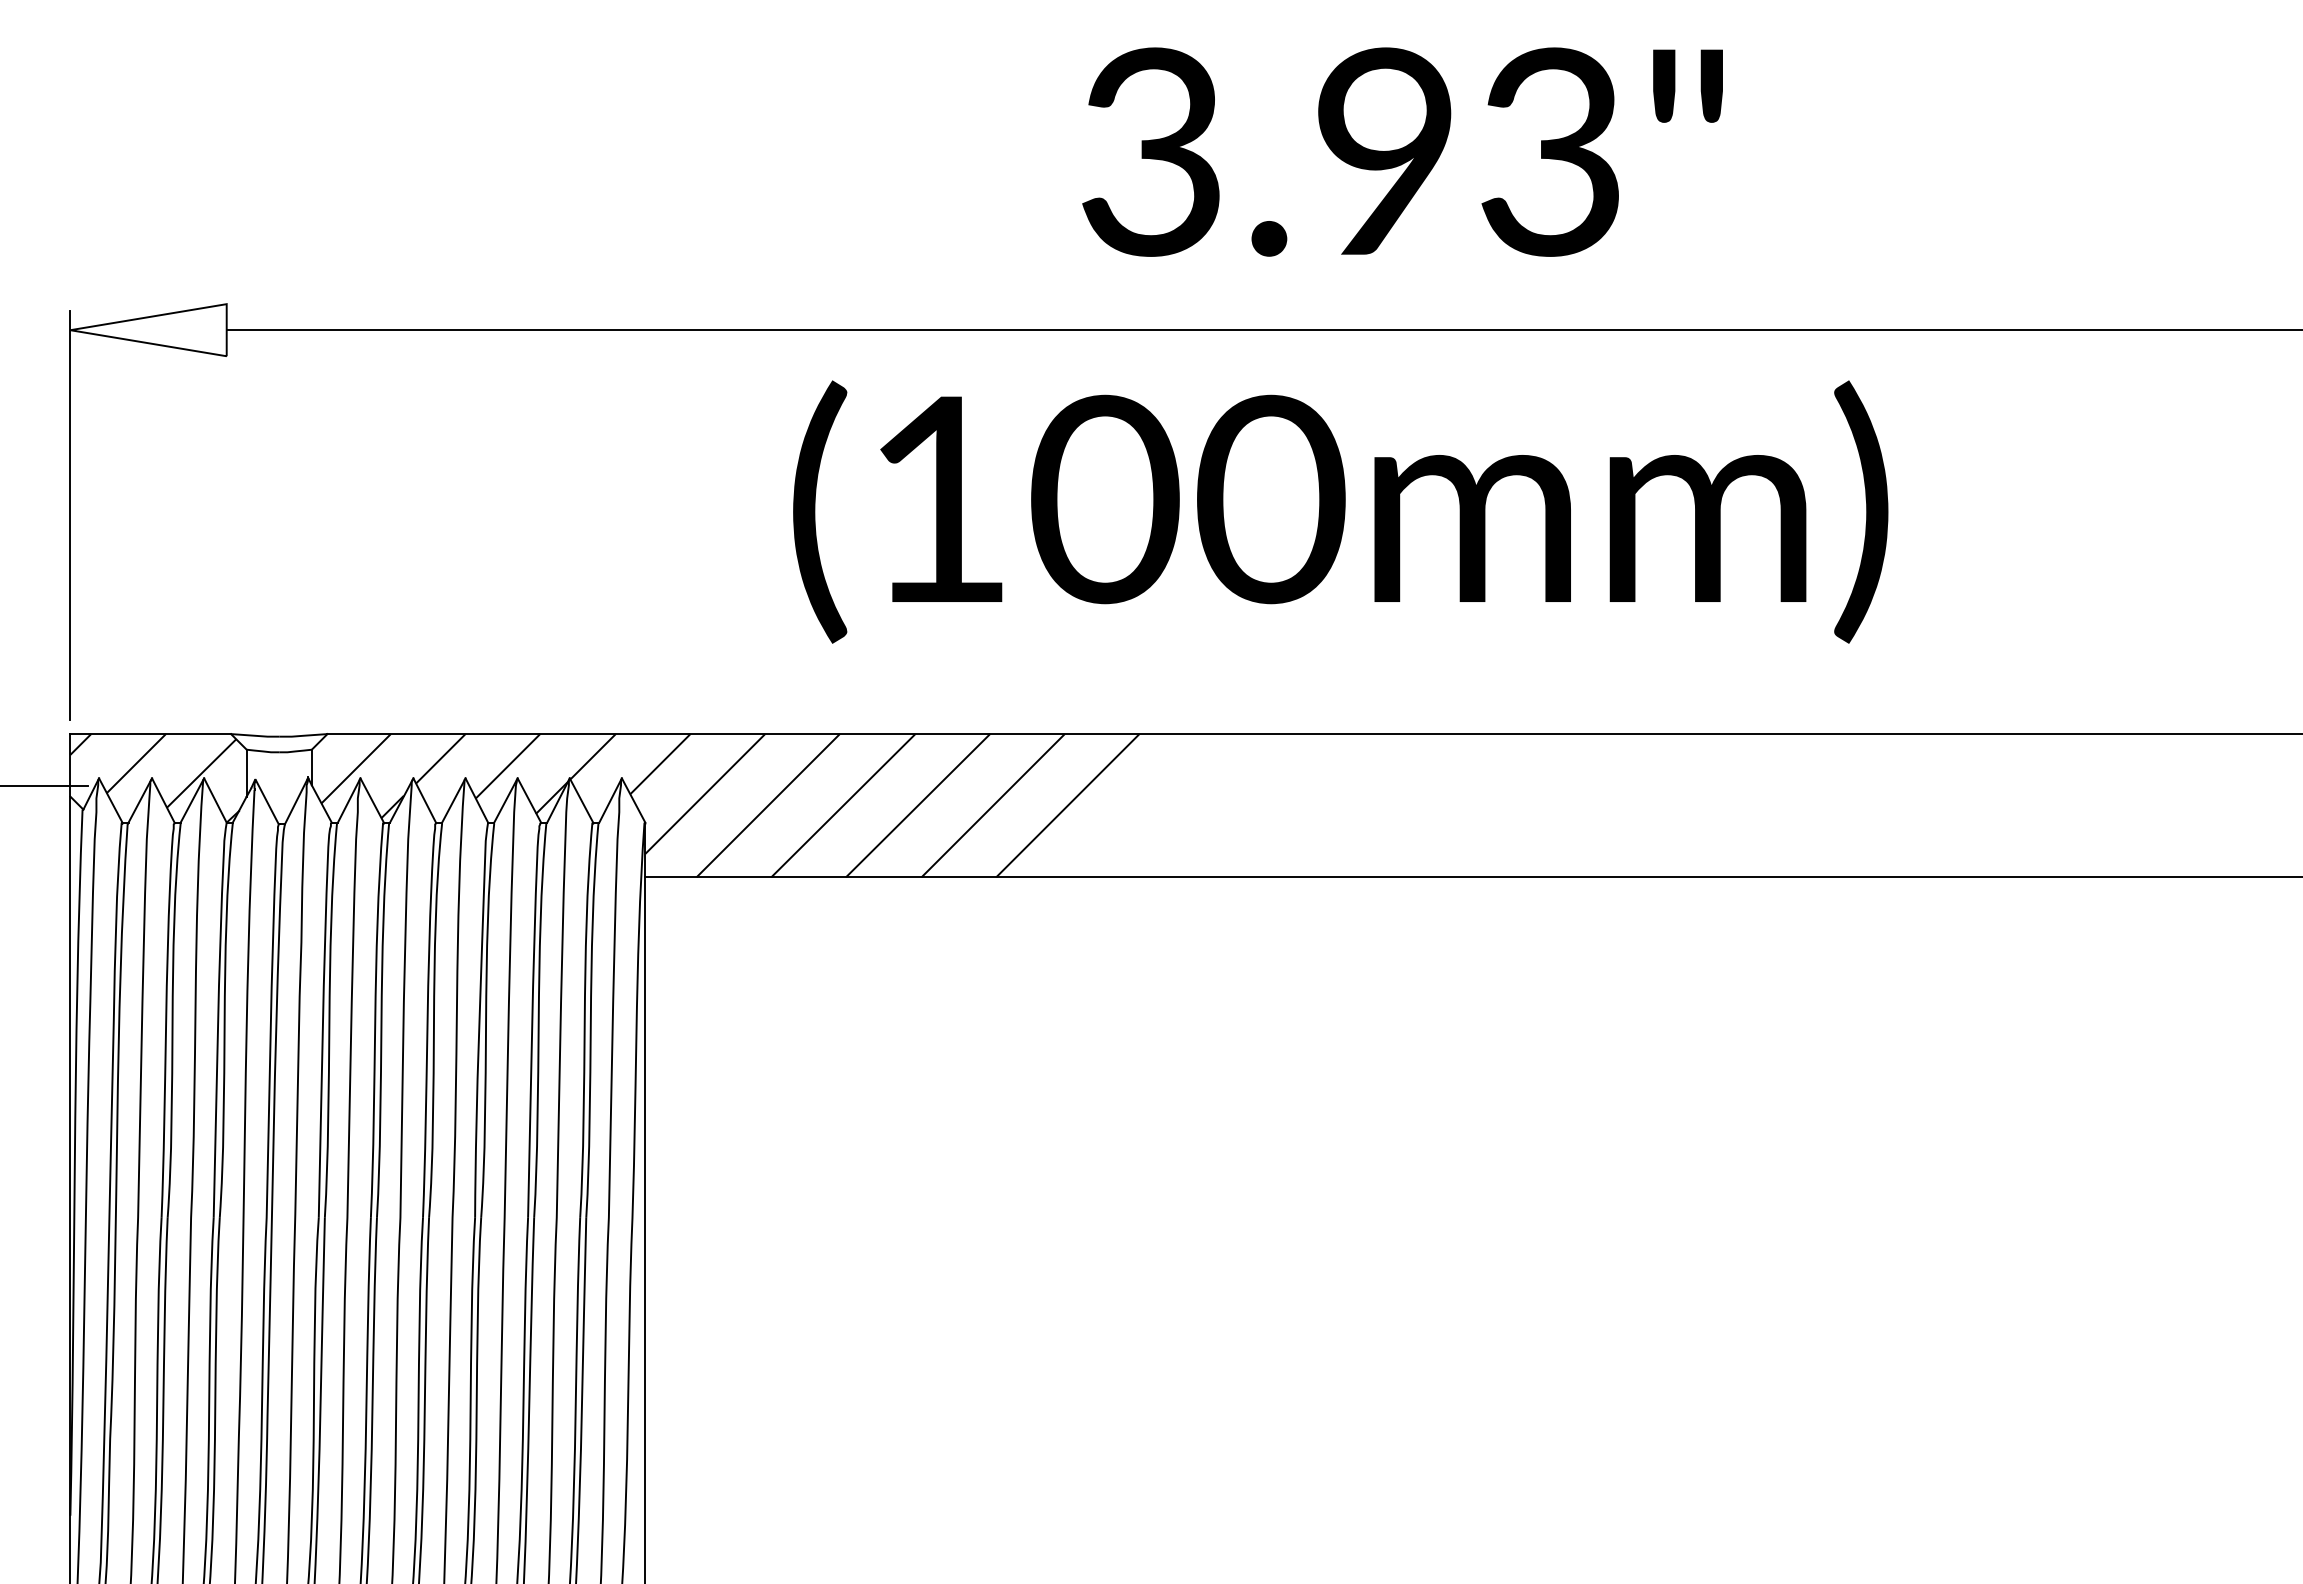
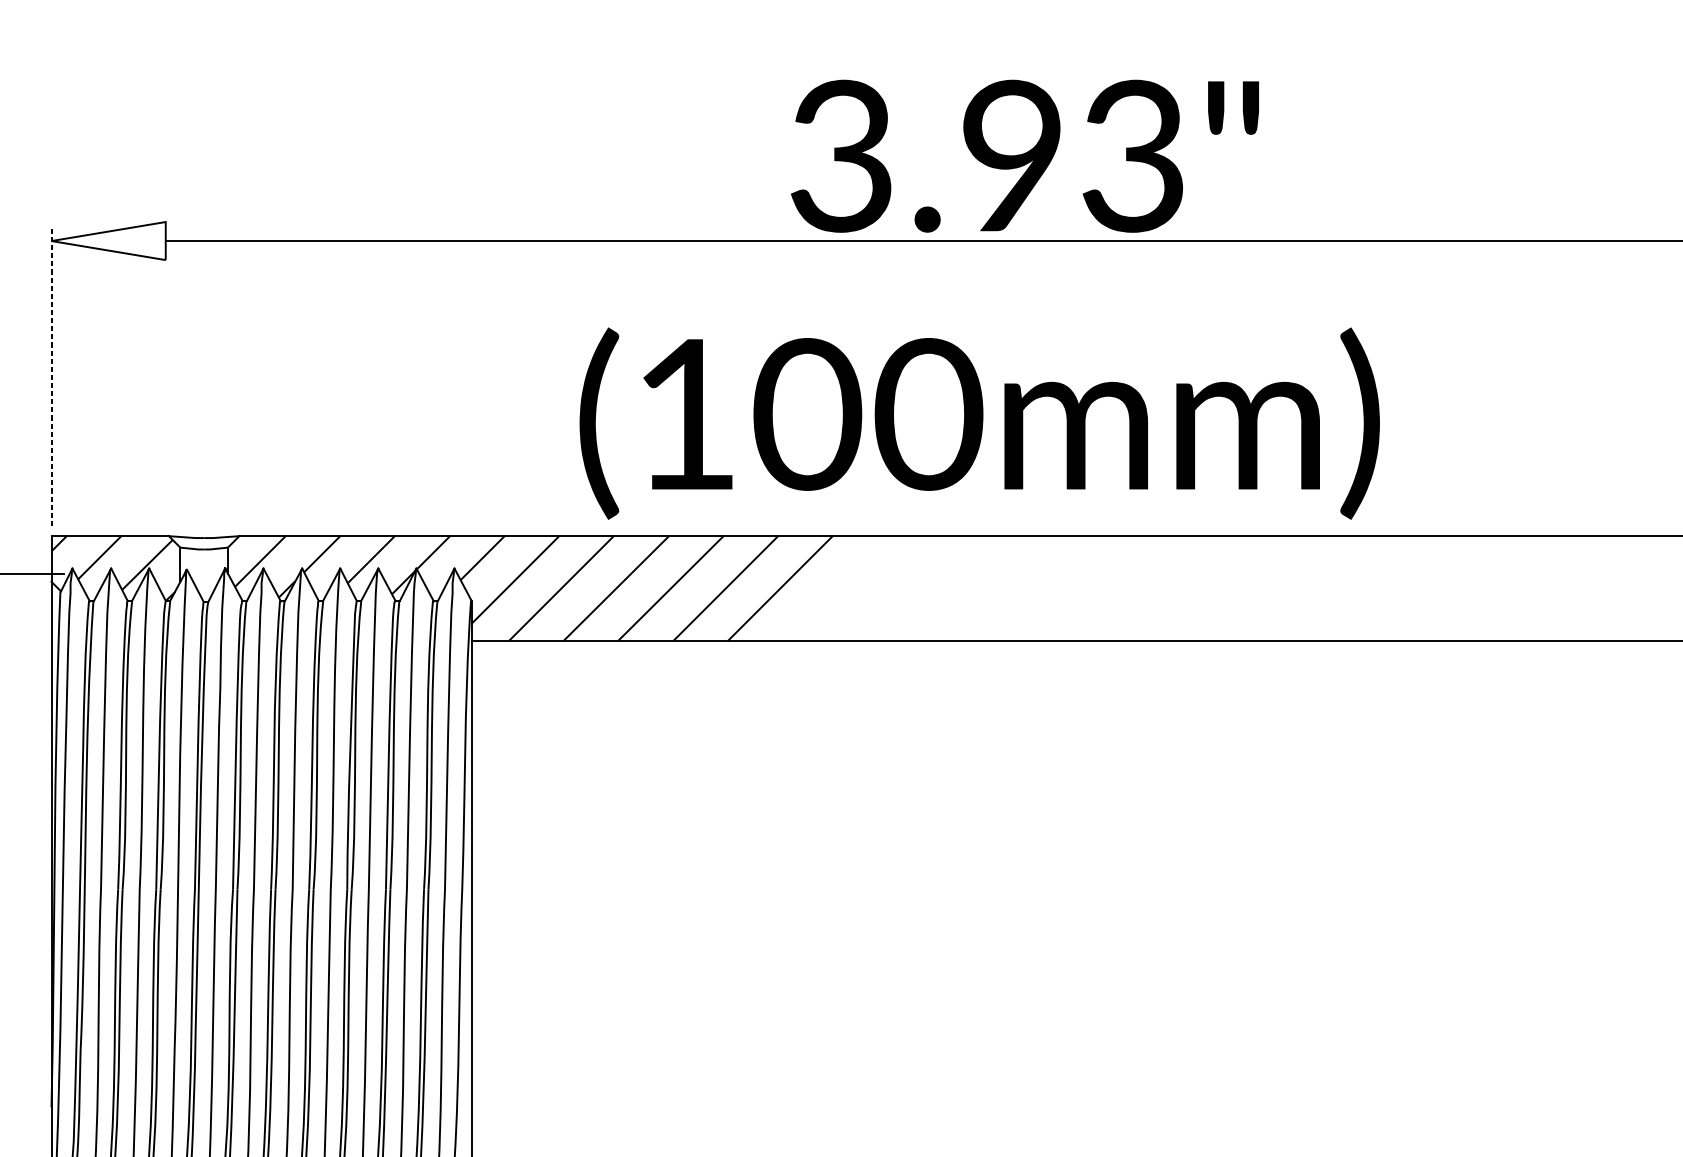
text: (1402, 151) -> (1024, 155), moved
text: (1340, 511) -> (979, 423), moved
line: (70, 515) -> (51, 376), solid -> dashed

